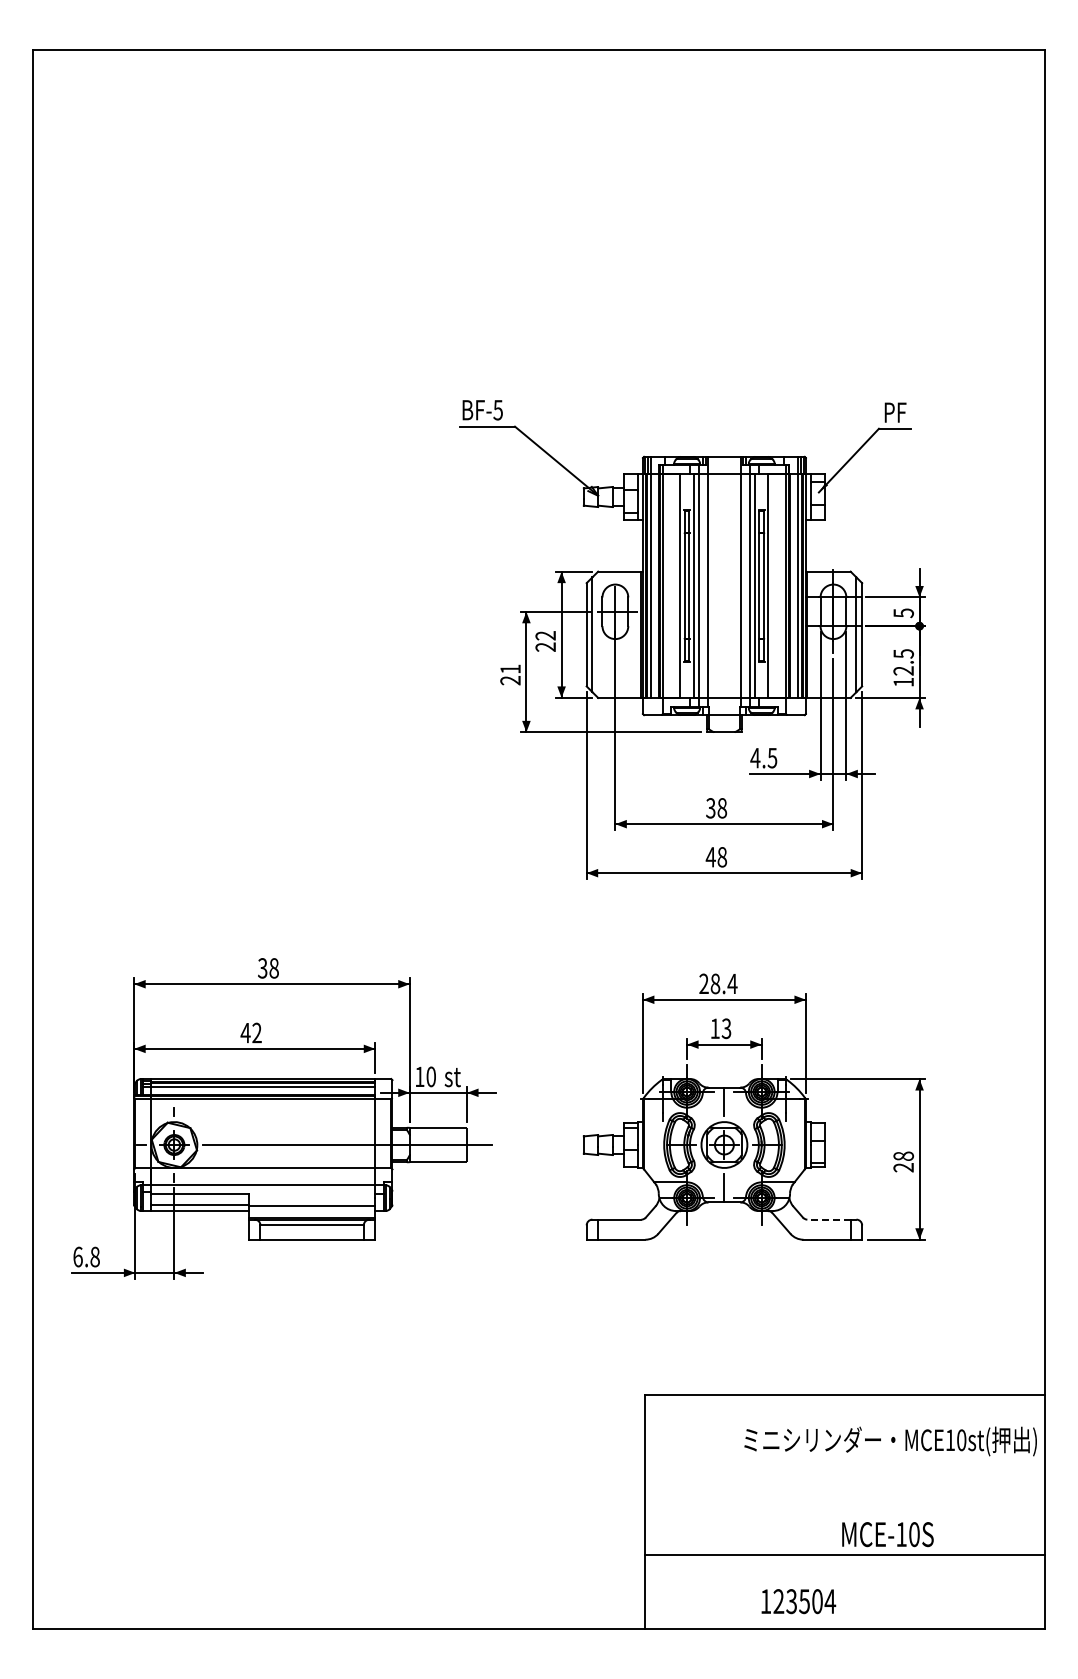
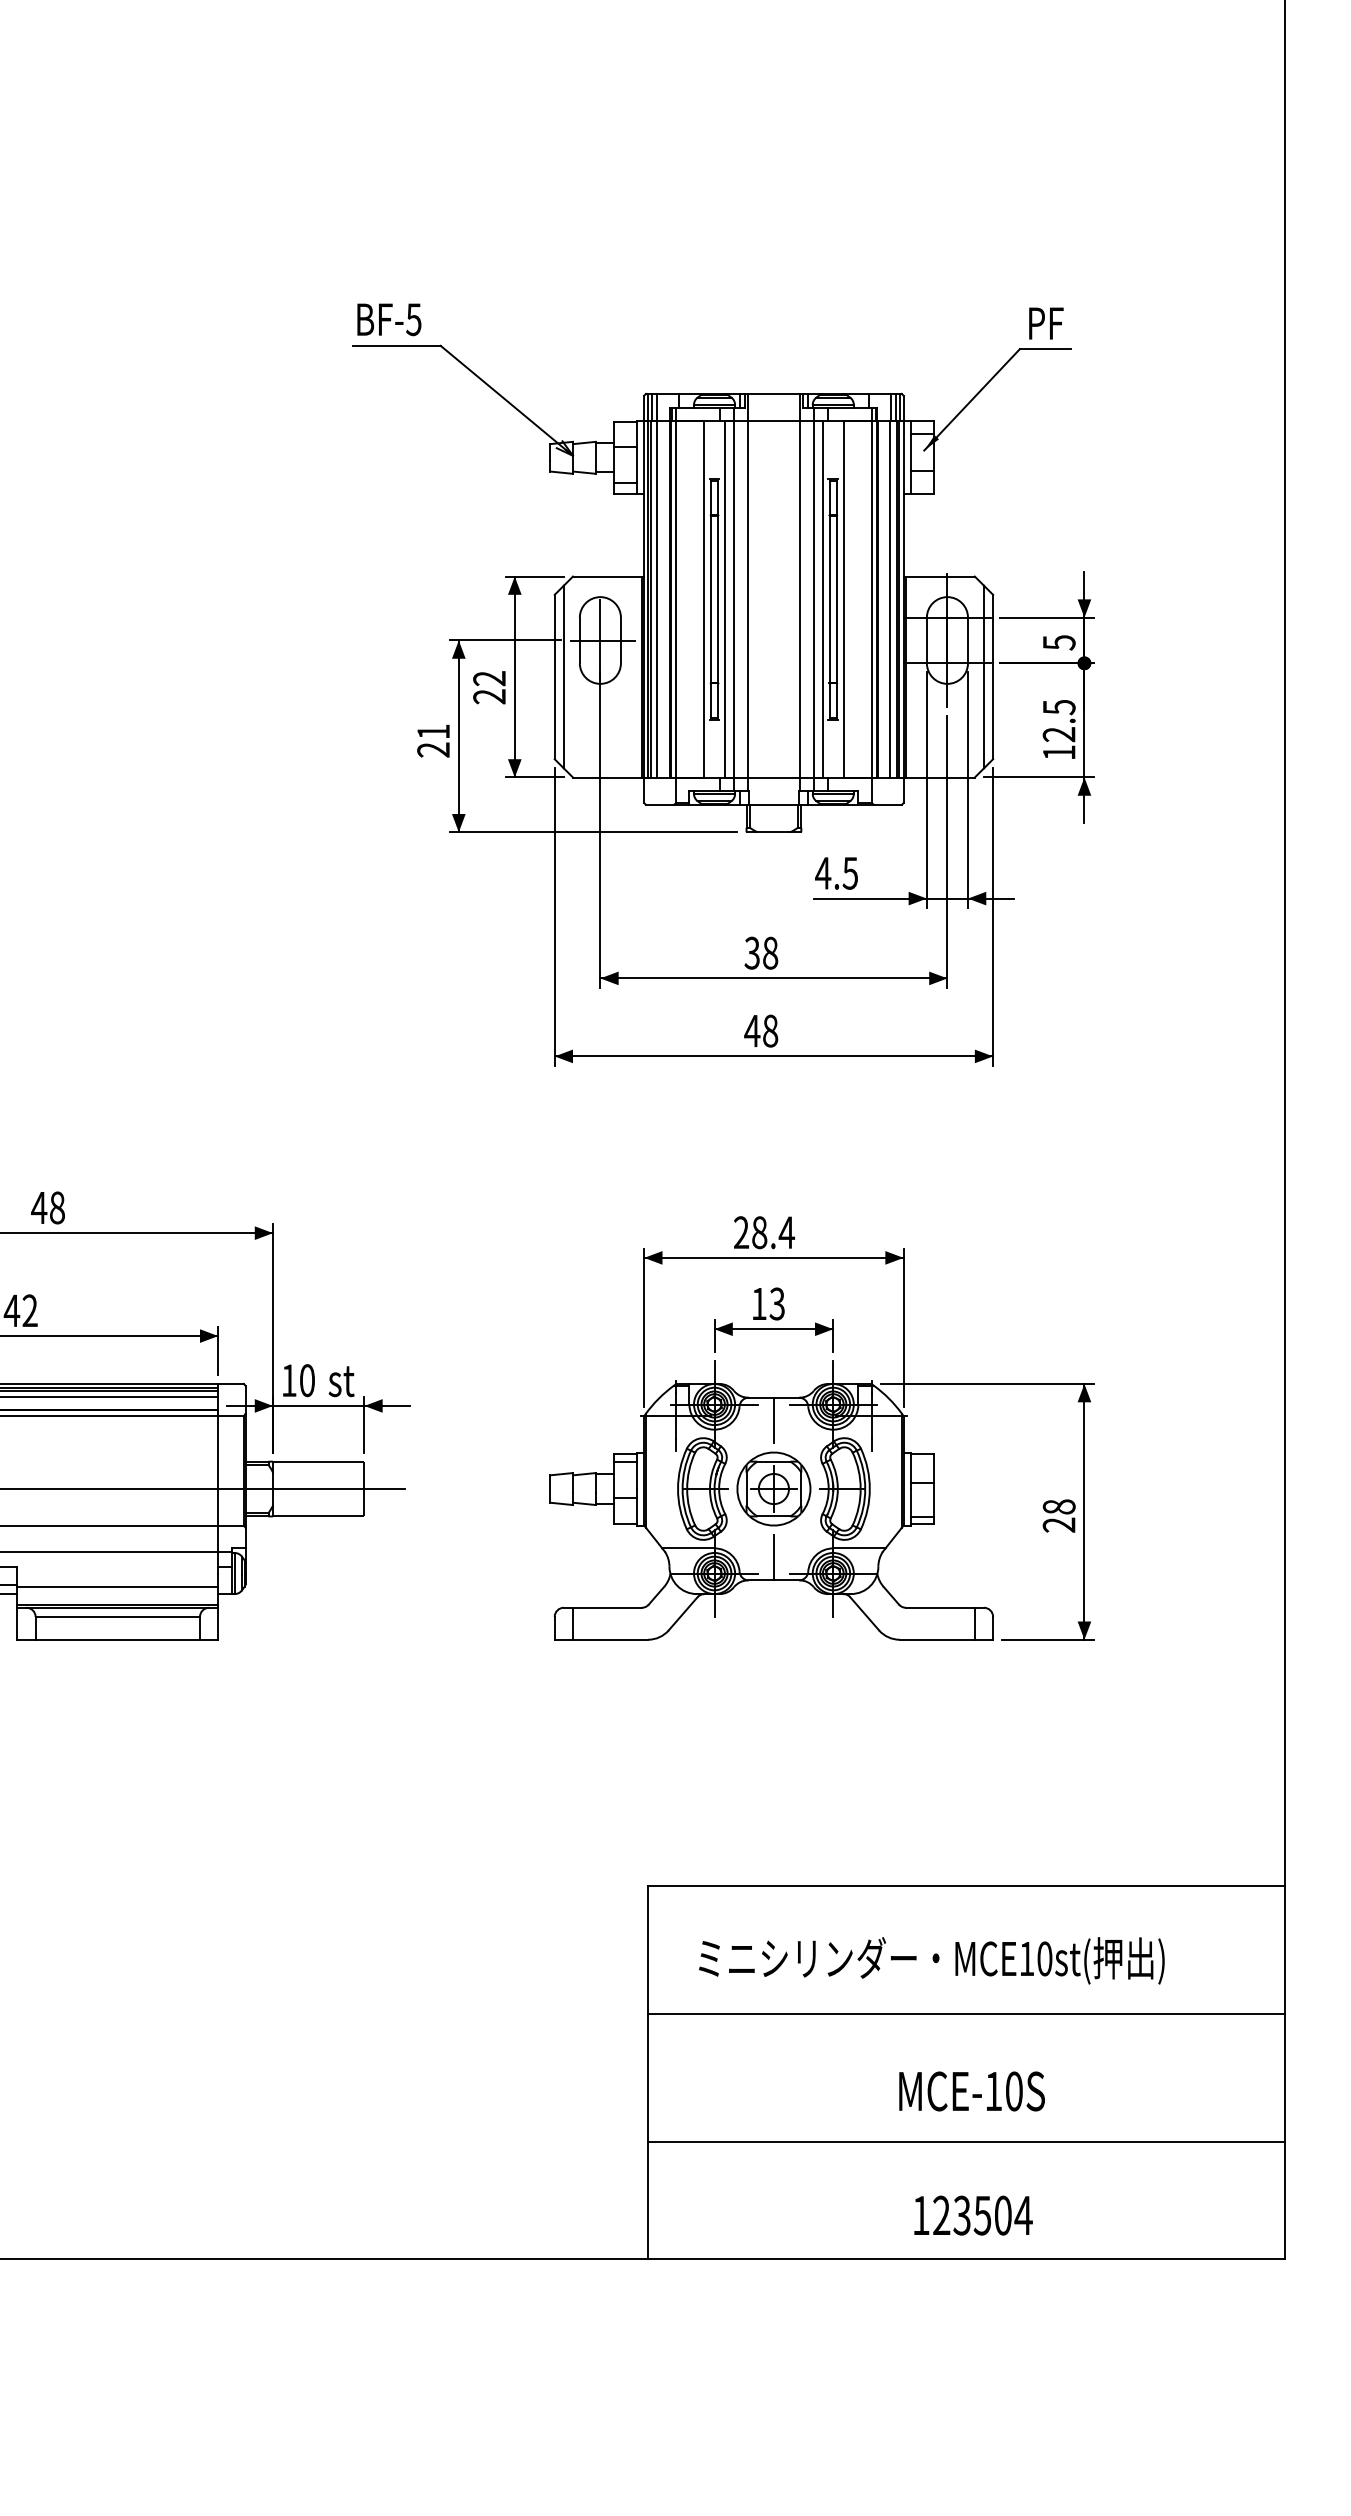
text: (262, 968) -> (38, 1208), 38 -> 48
line: (829, 1219) -> (941, 1607), dashed -> solid
text: (890, 1441) -> (931, 1960), moved
line: (845, 1475) -> (966, 2014), added
text: (887, 1534) -> (971, 2091), moved
text: (798, 1601) -> (972, 2215), moved

